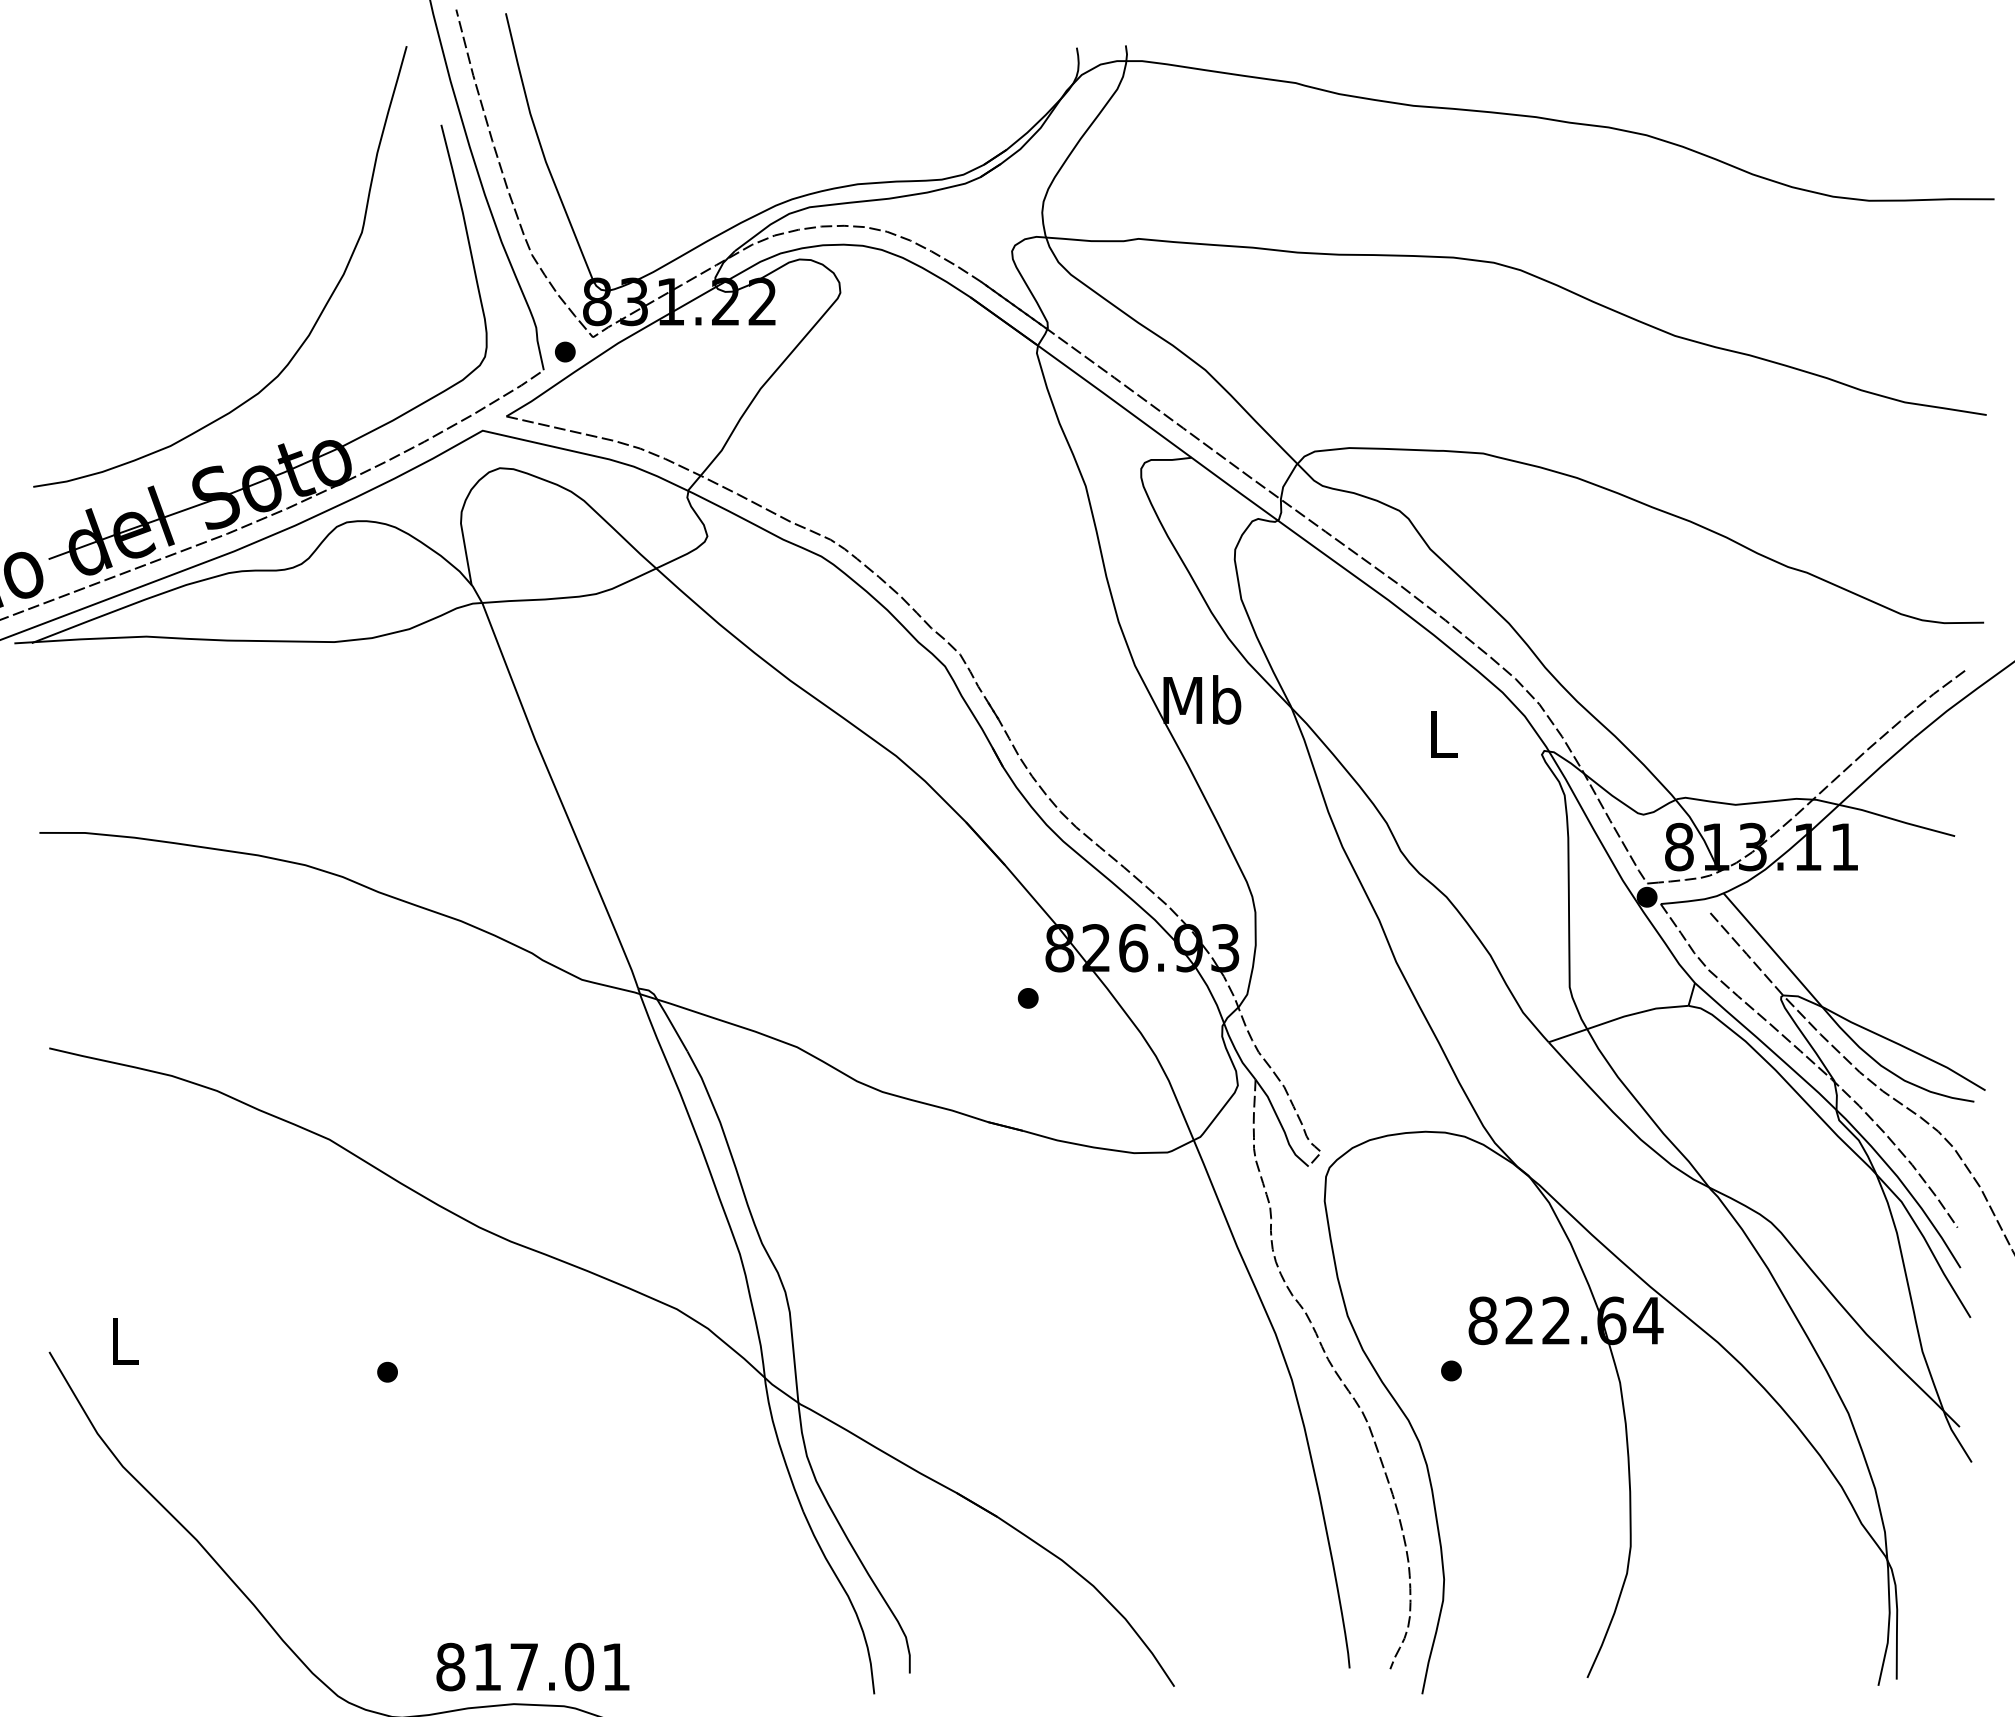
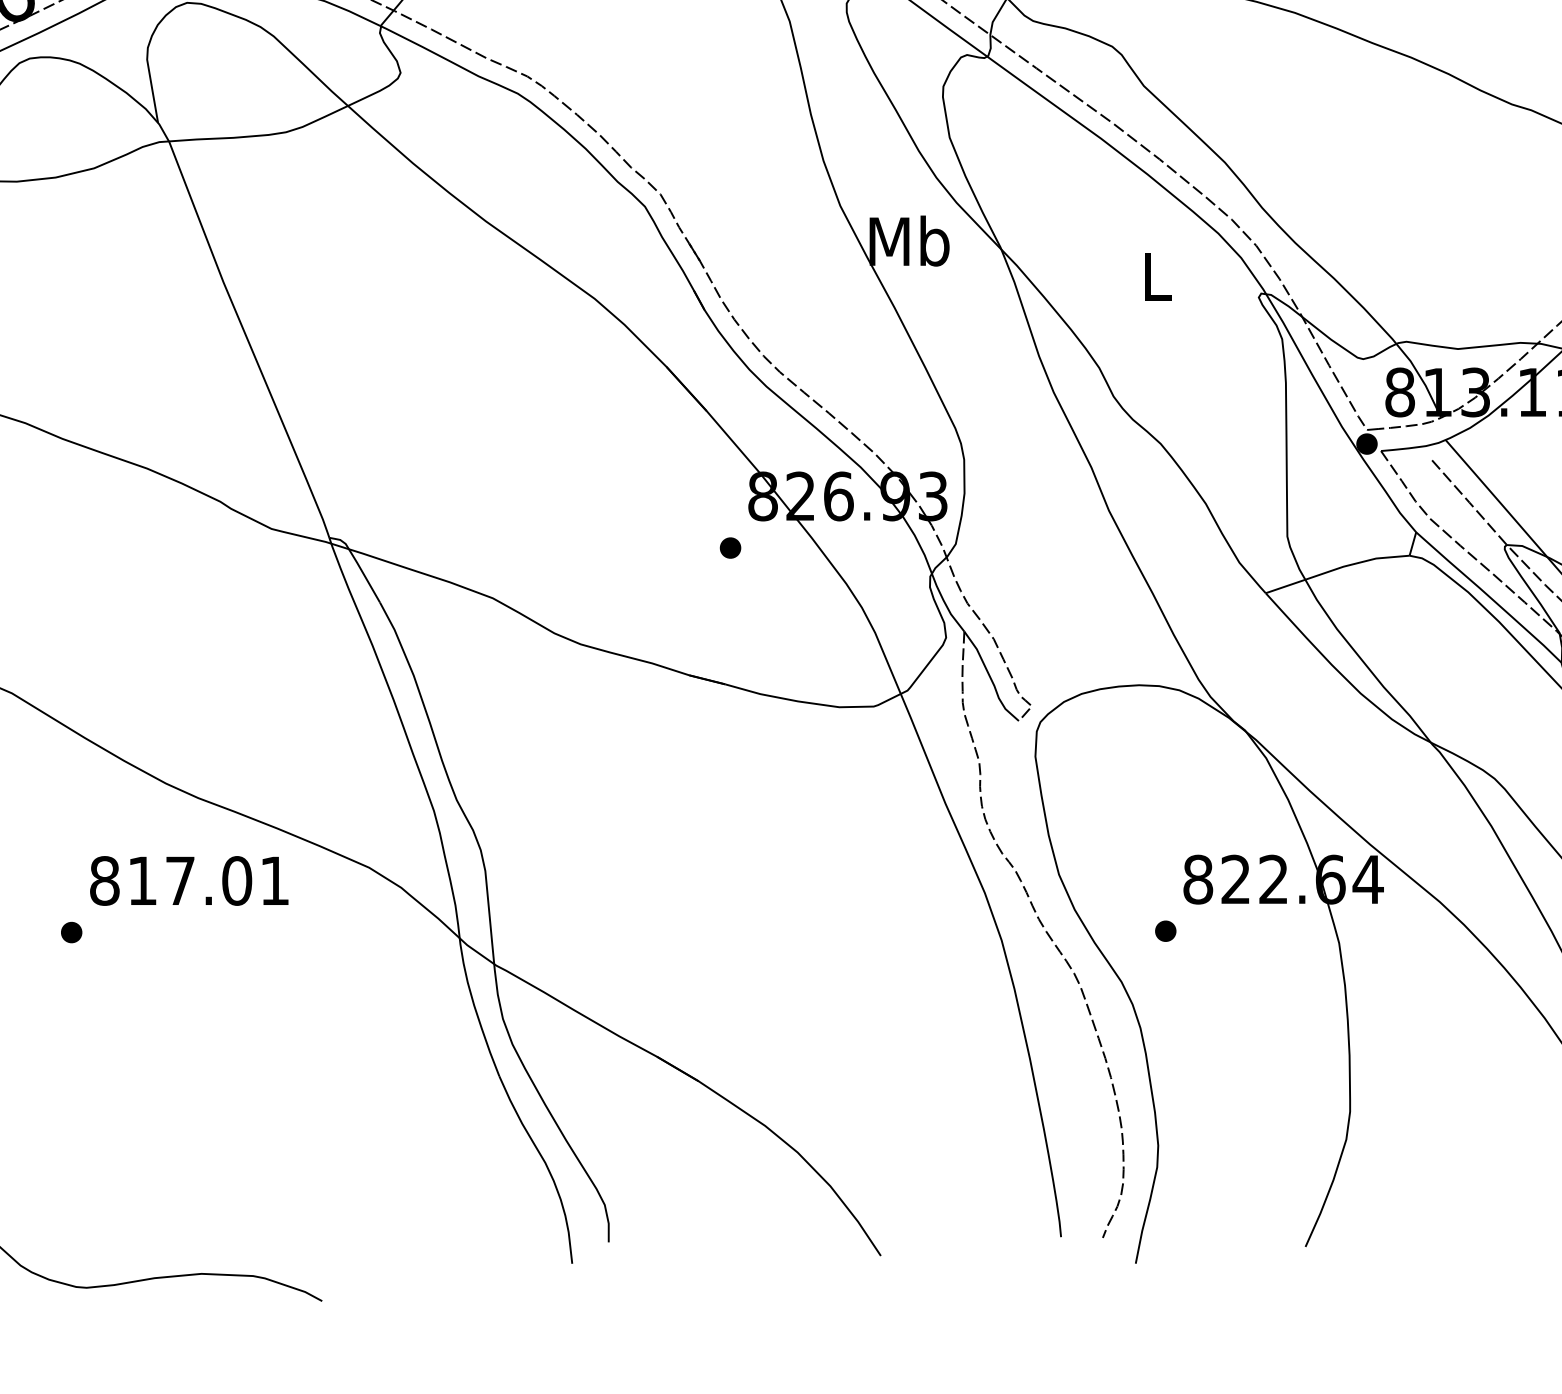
text: (532, 1666) -> (188, 880), moved

